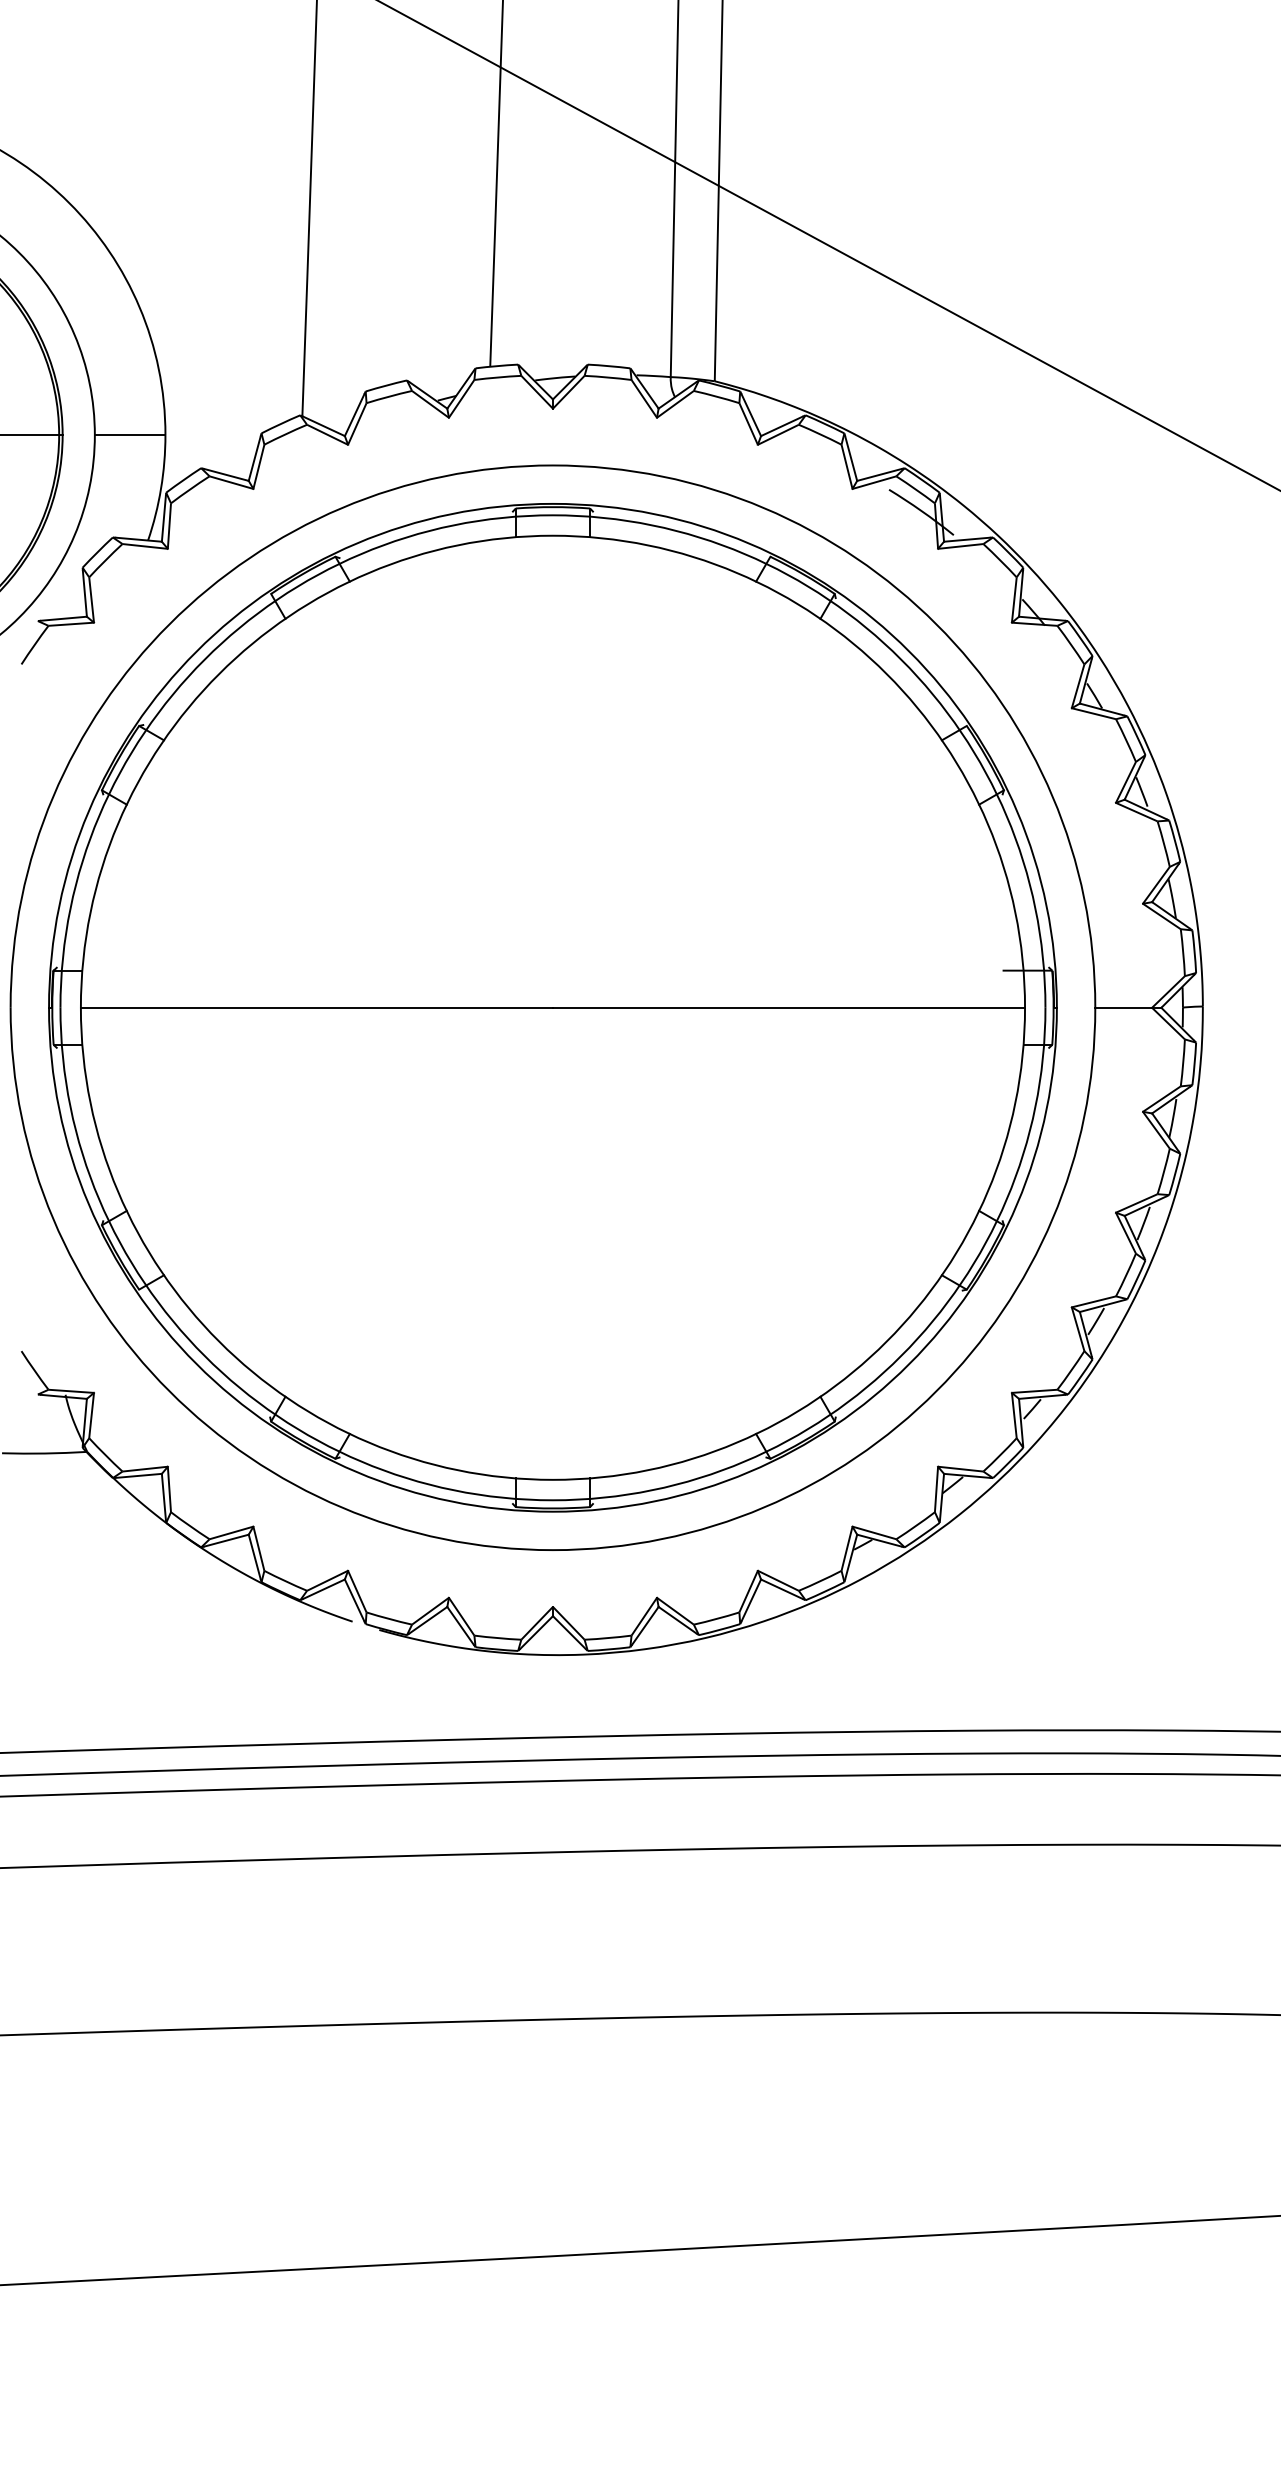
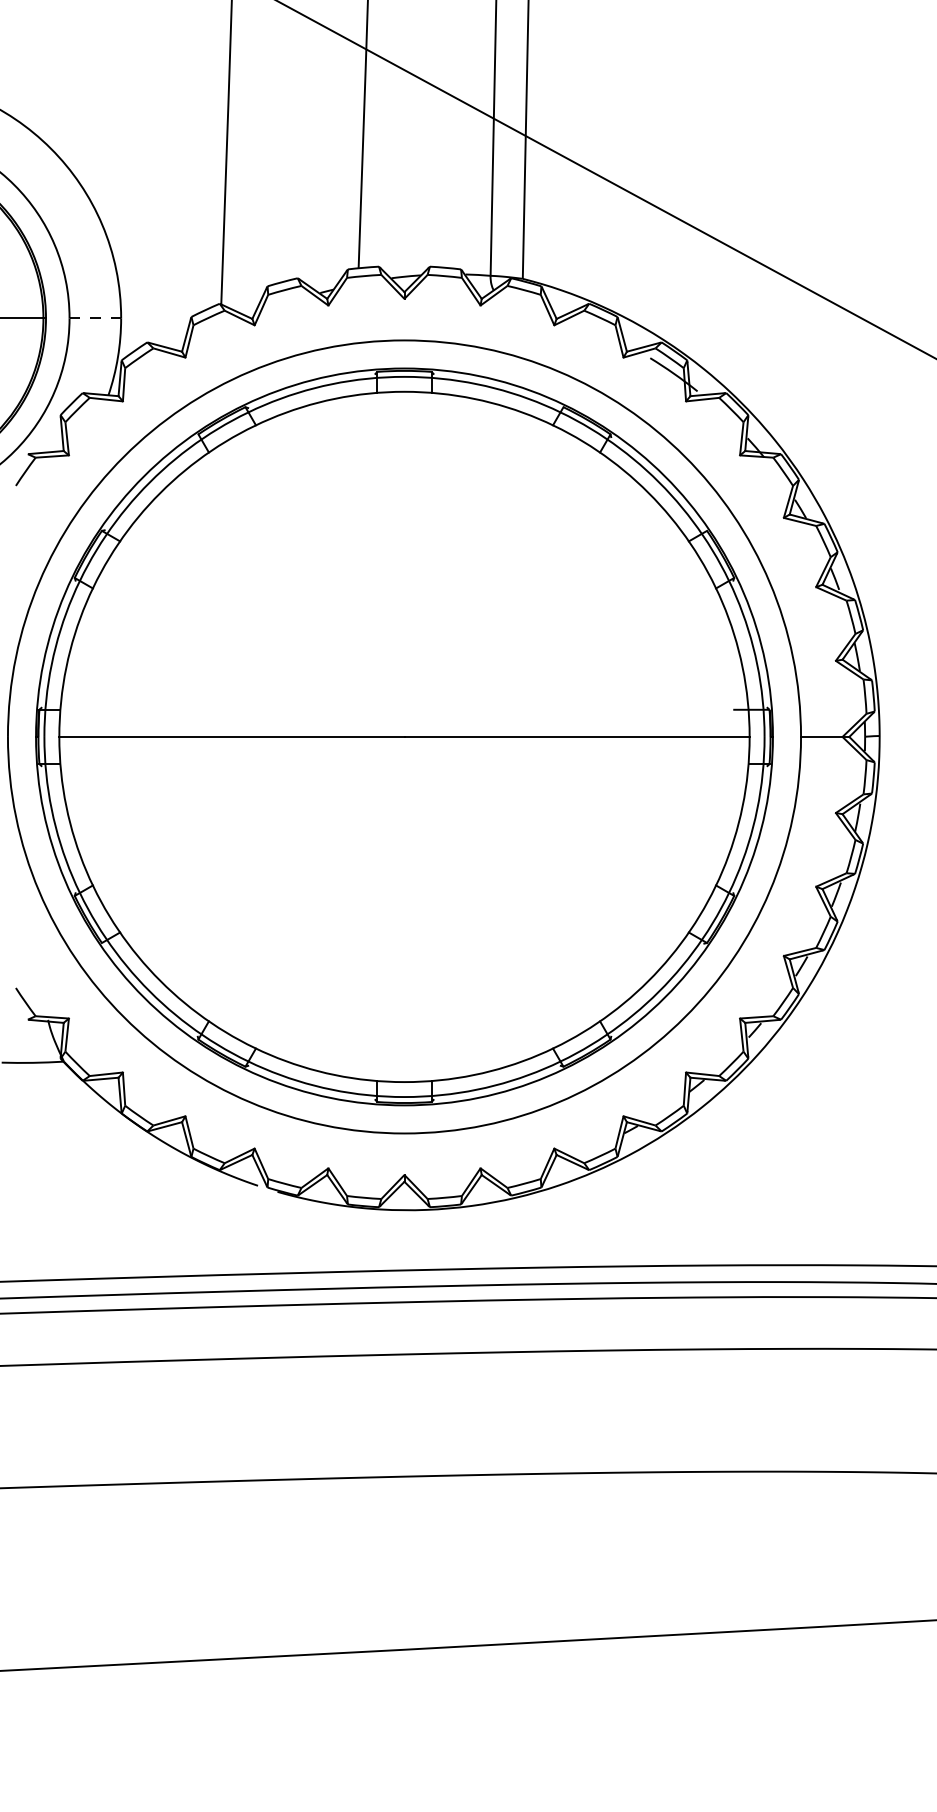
line: (130, 435) -> (95, 318), solid -> dashed

